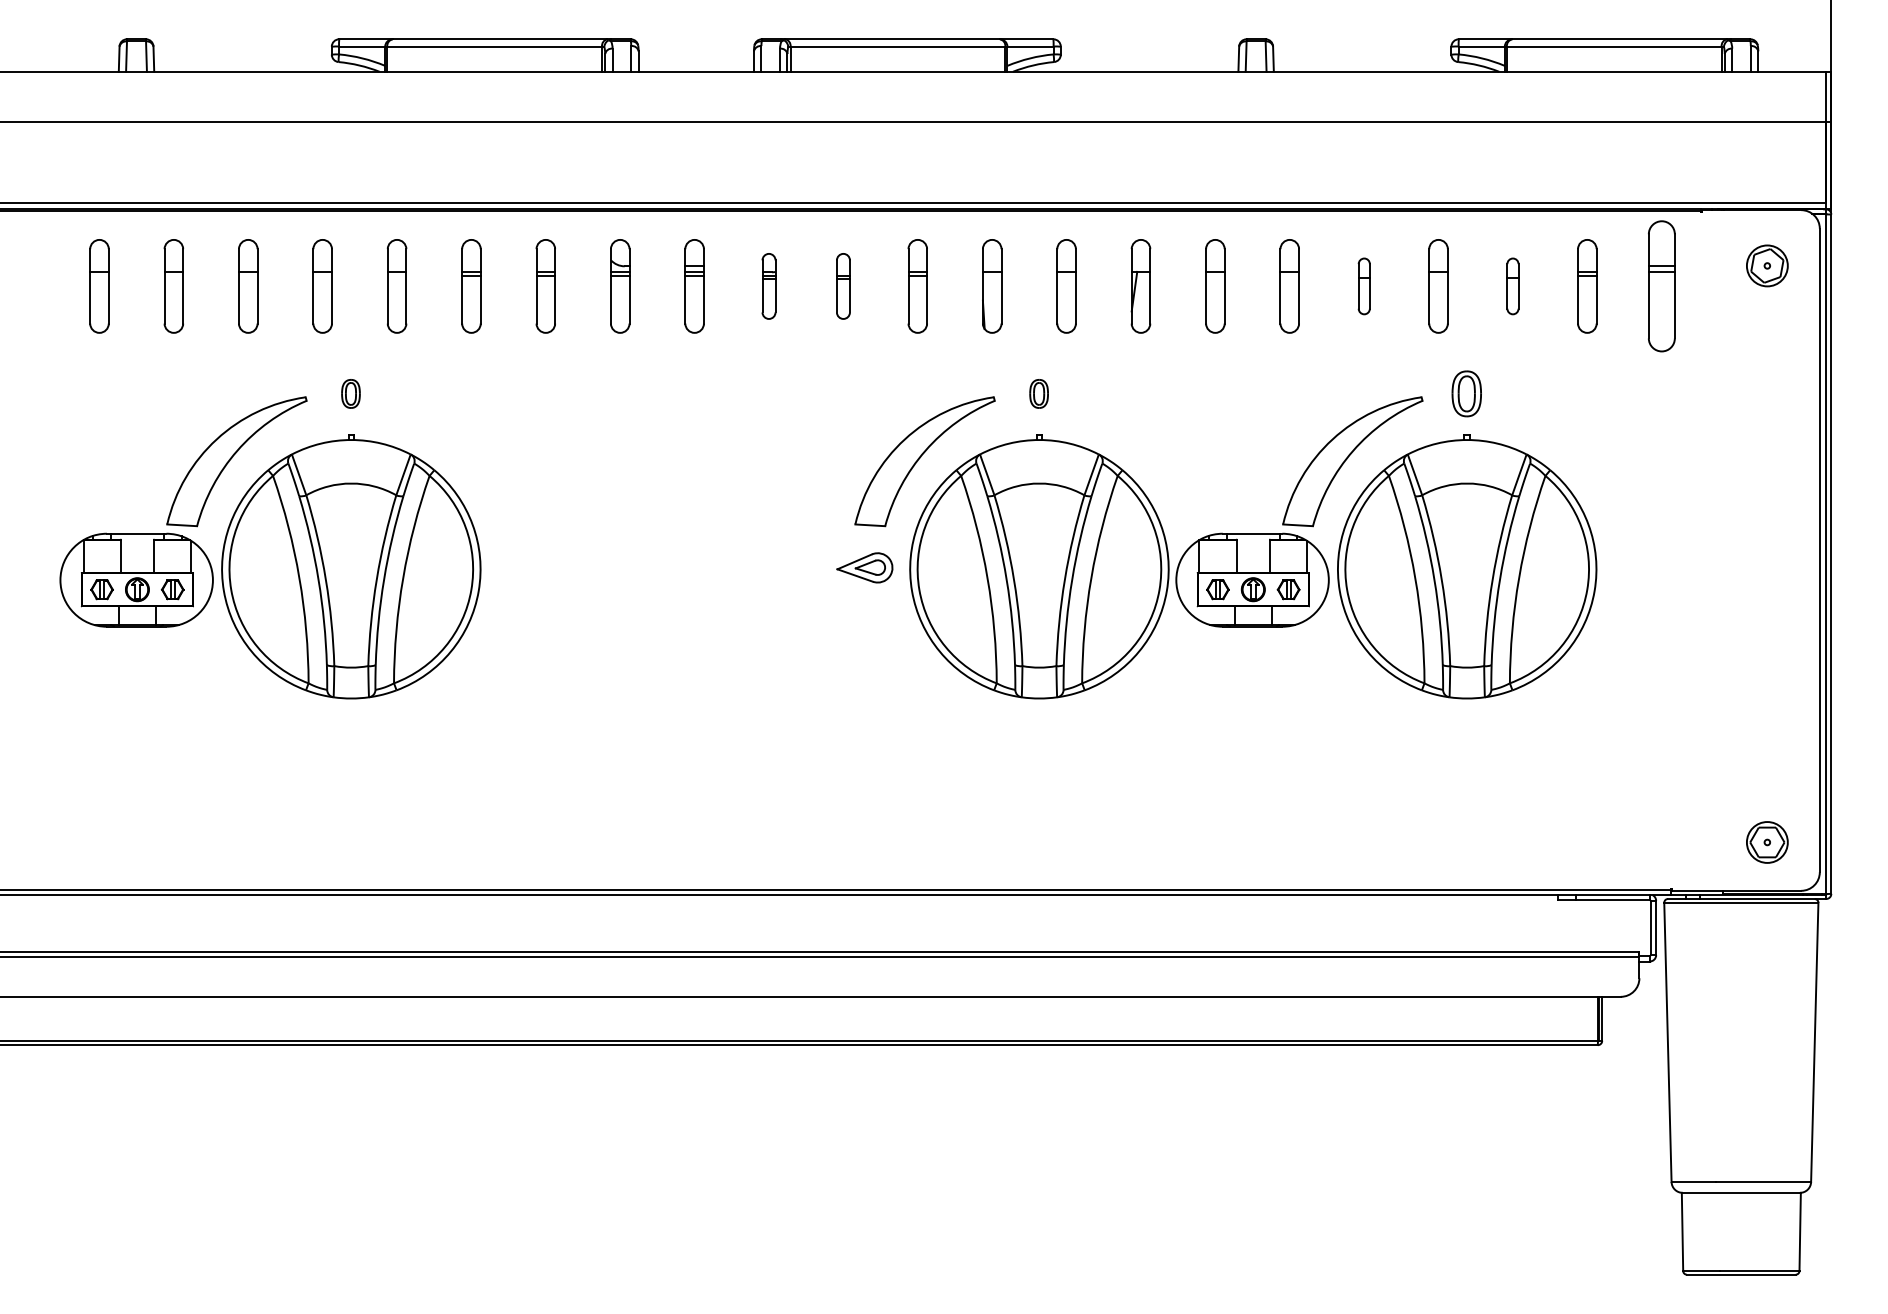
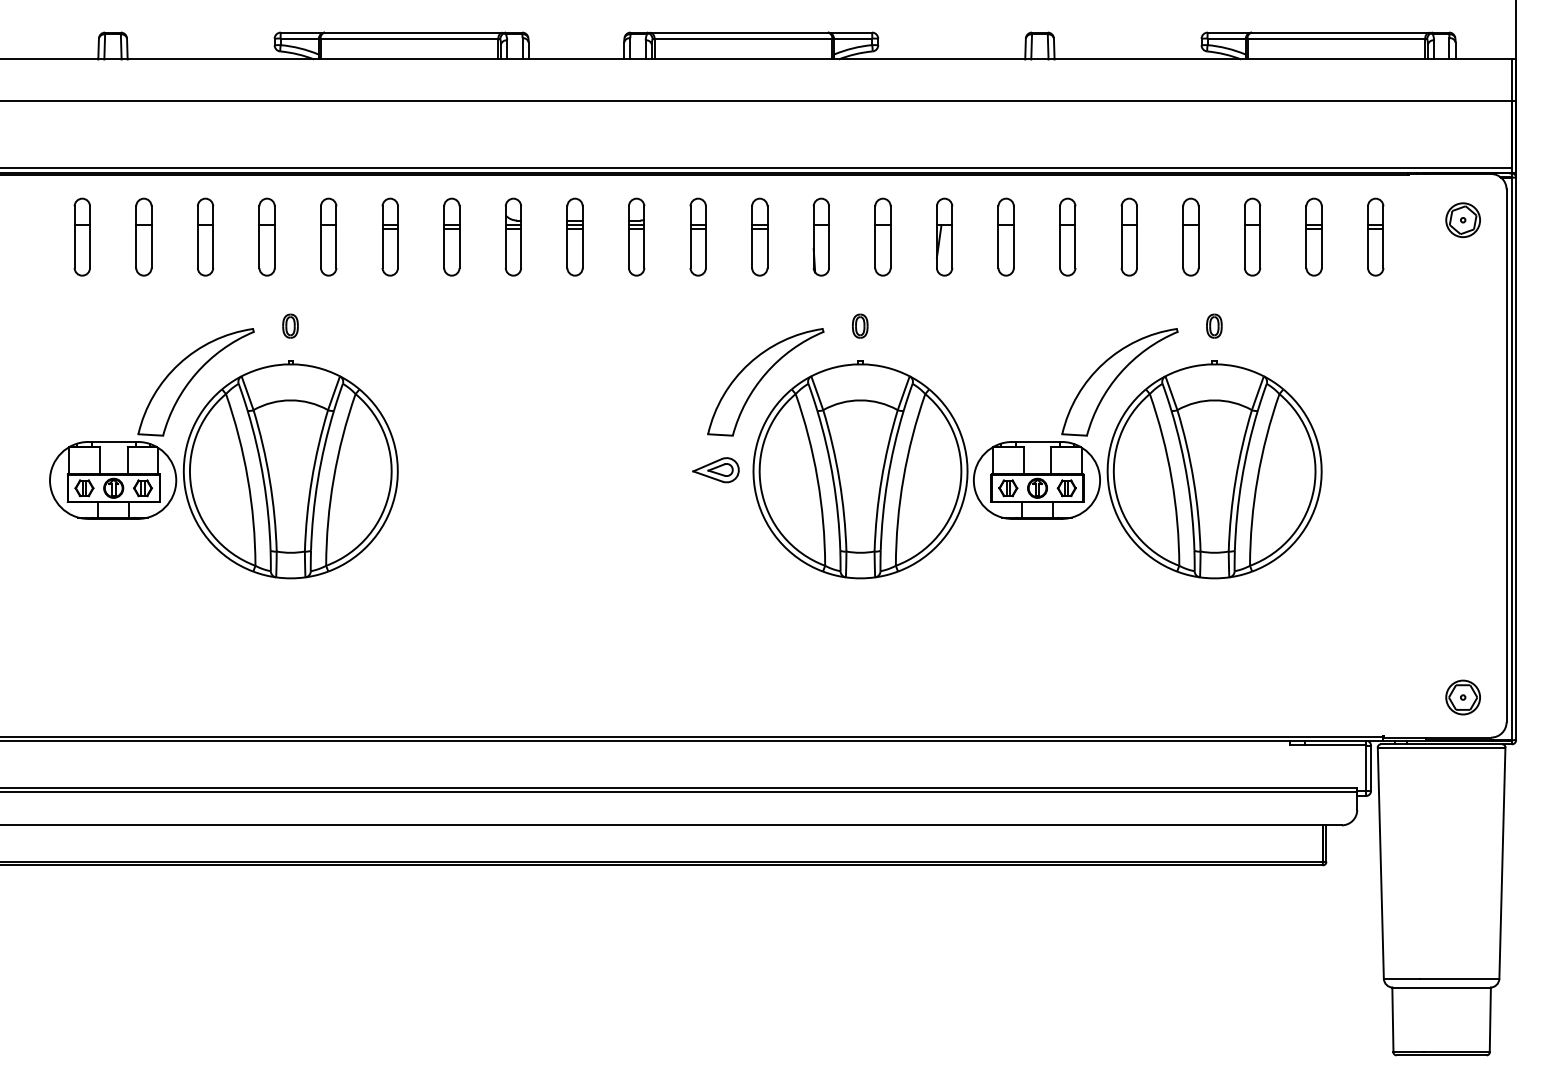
part: (768, 286) -> (636, 237), size x1.43
part: (843, 286) -> (698, 237), size x1.43
part: (1364, 286) -> (1129, 237), size x1.67
part: (1512, 286) -> (1252, 237), size x1.67
part: (1661, 286) -> (1375, 237), size x0.71
part: (1466, 393) -> (1214, 325), size x0.62

